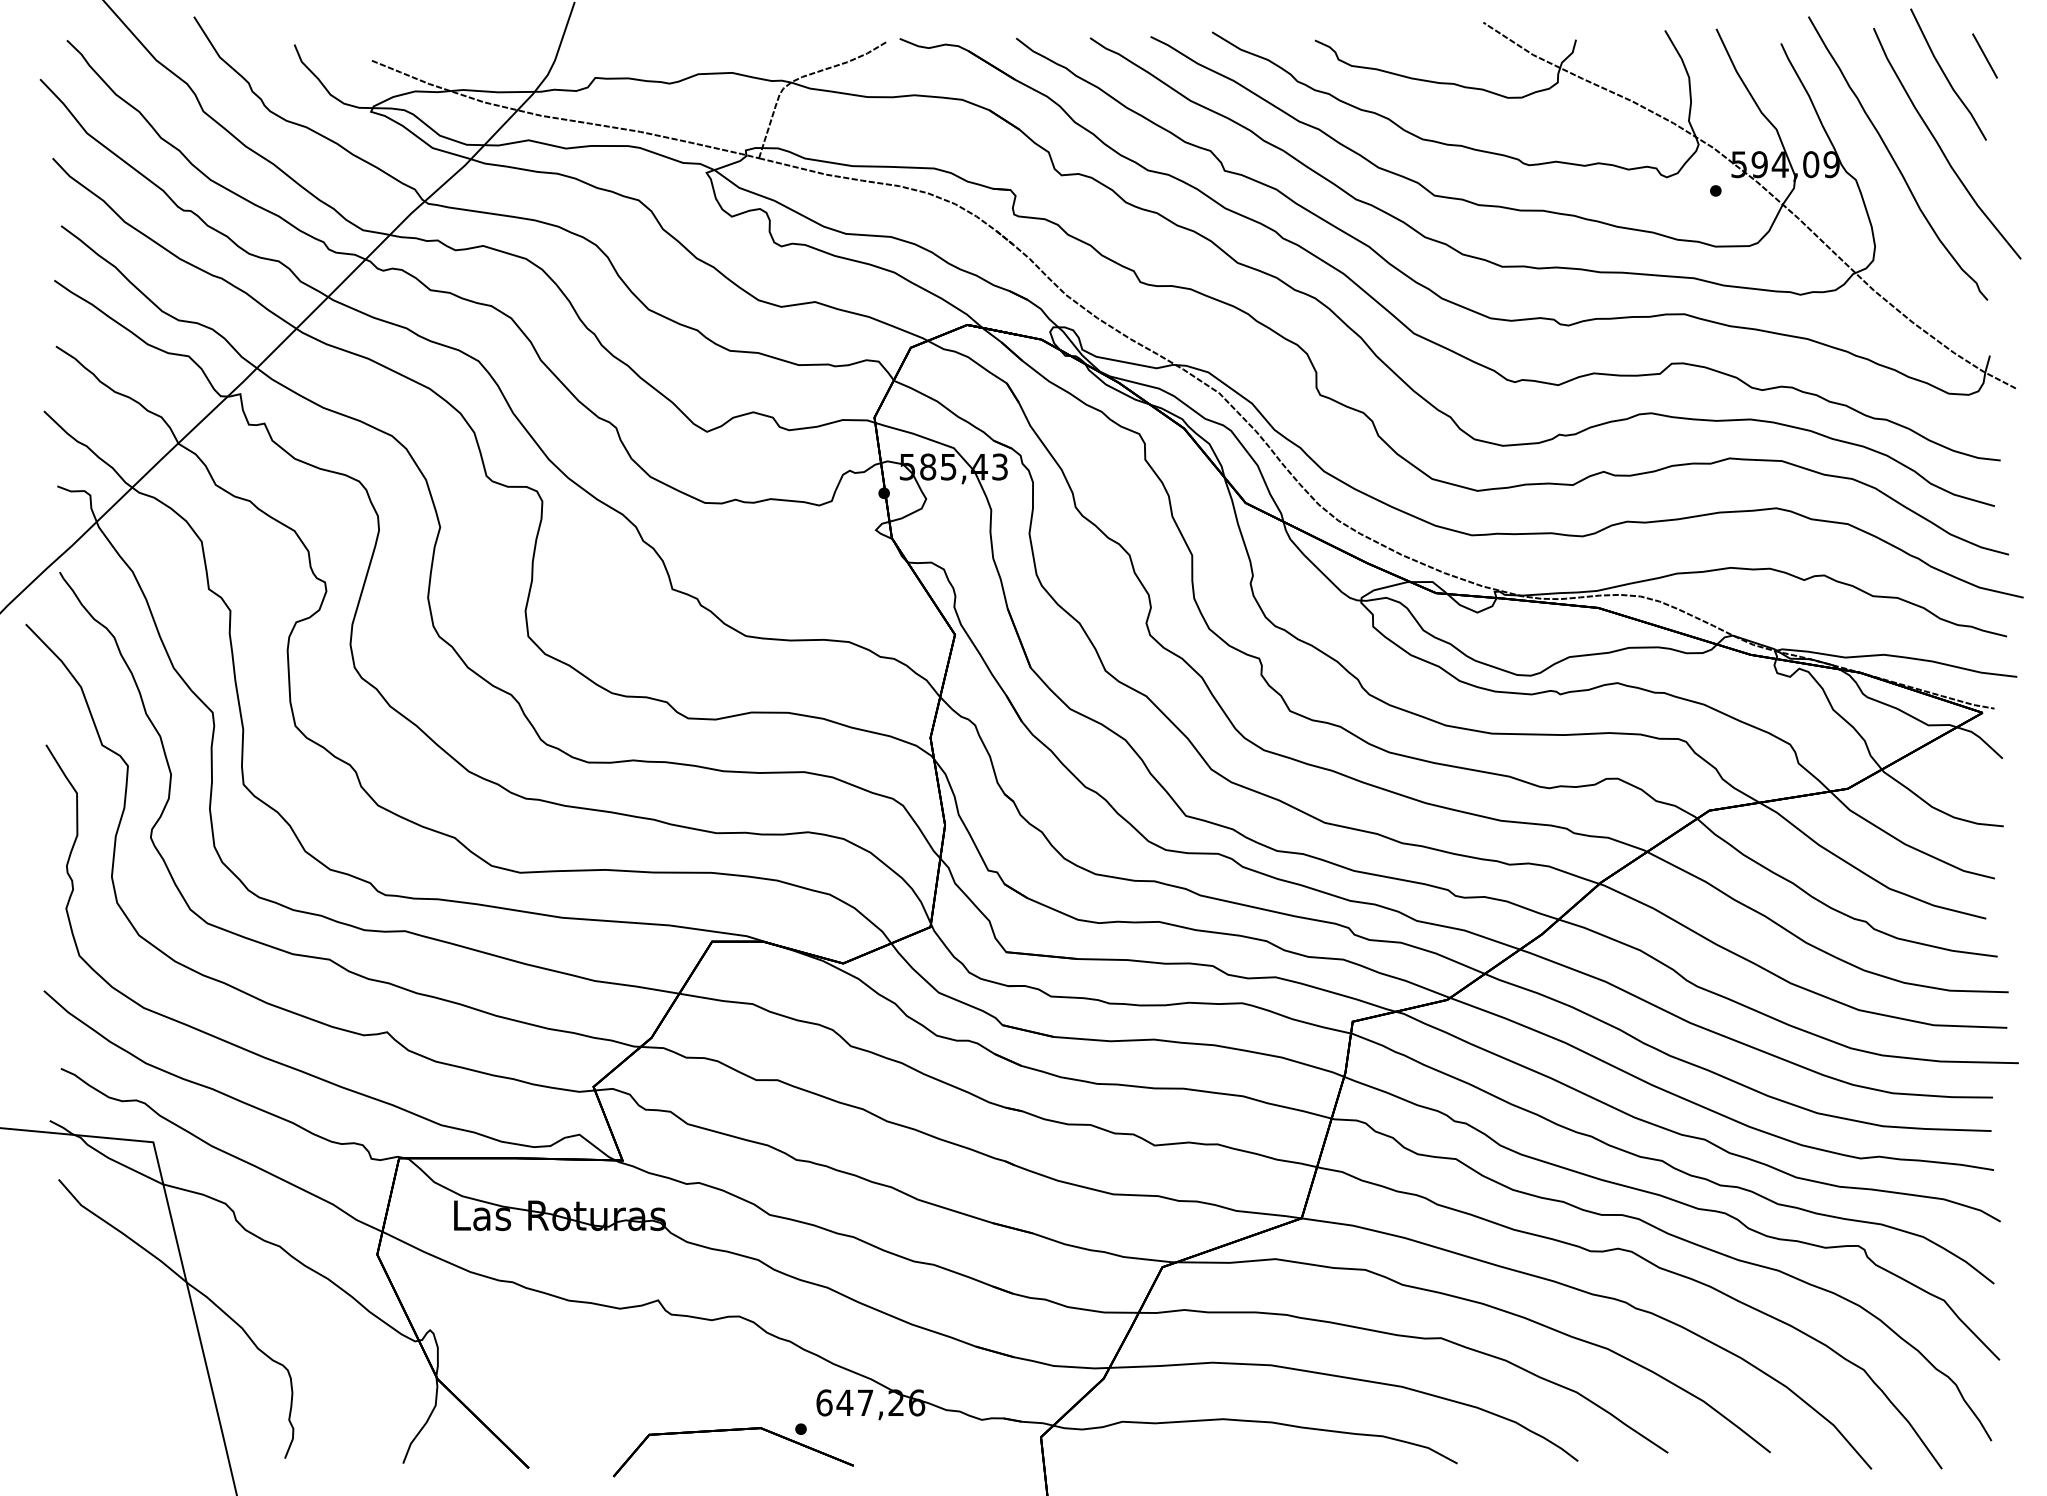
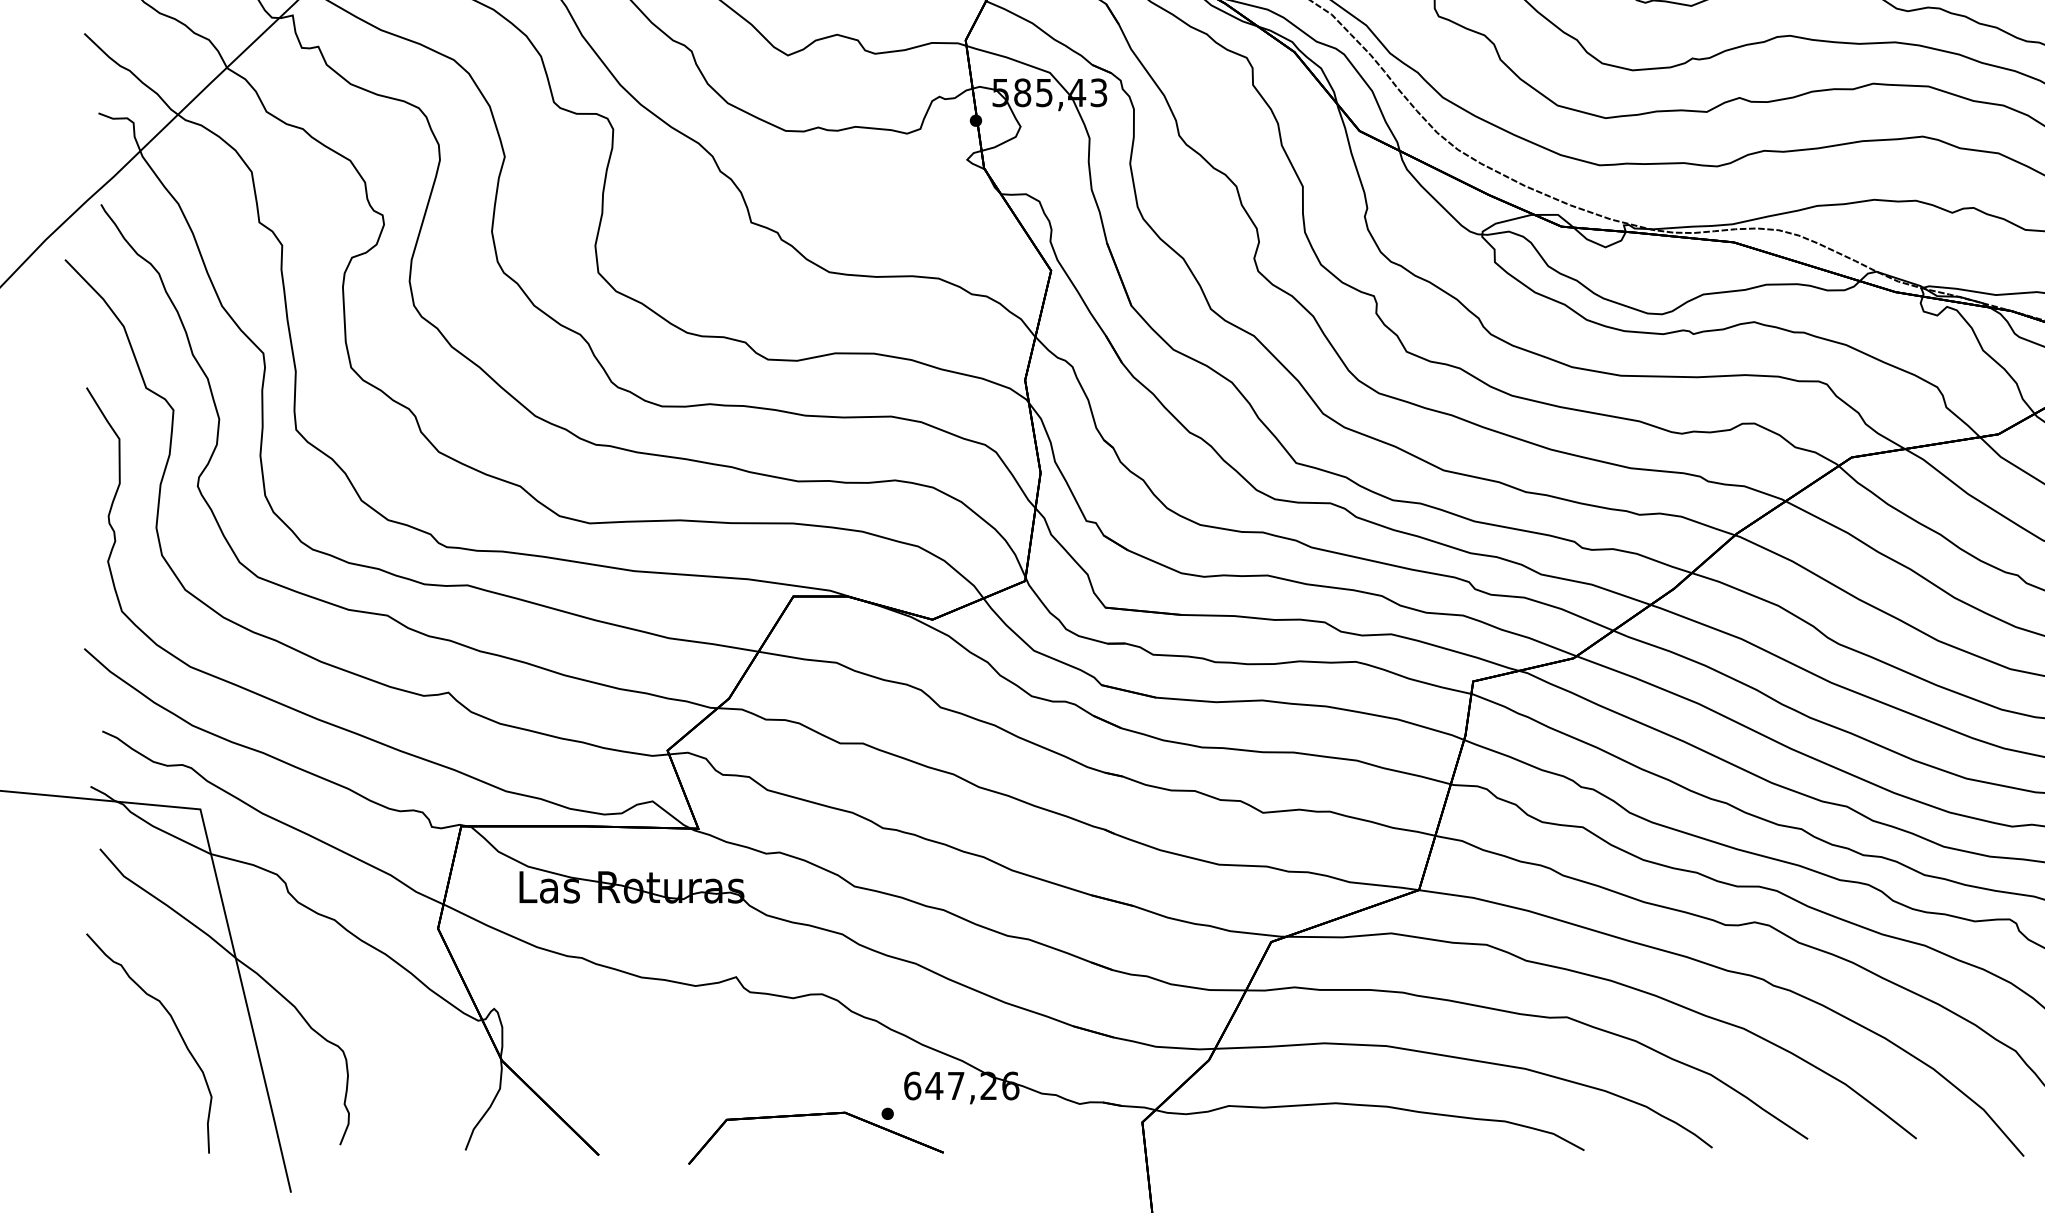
curve: (130, 1348) -> (176, 1028), added

